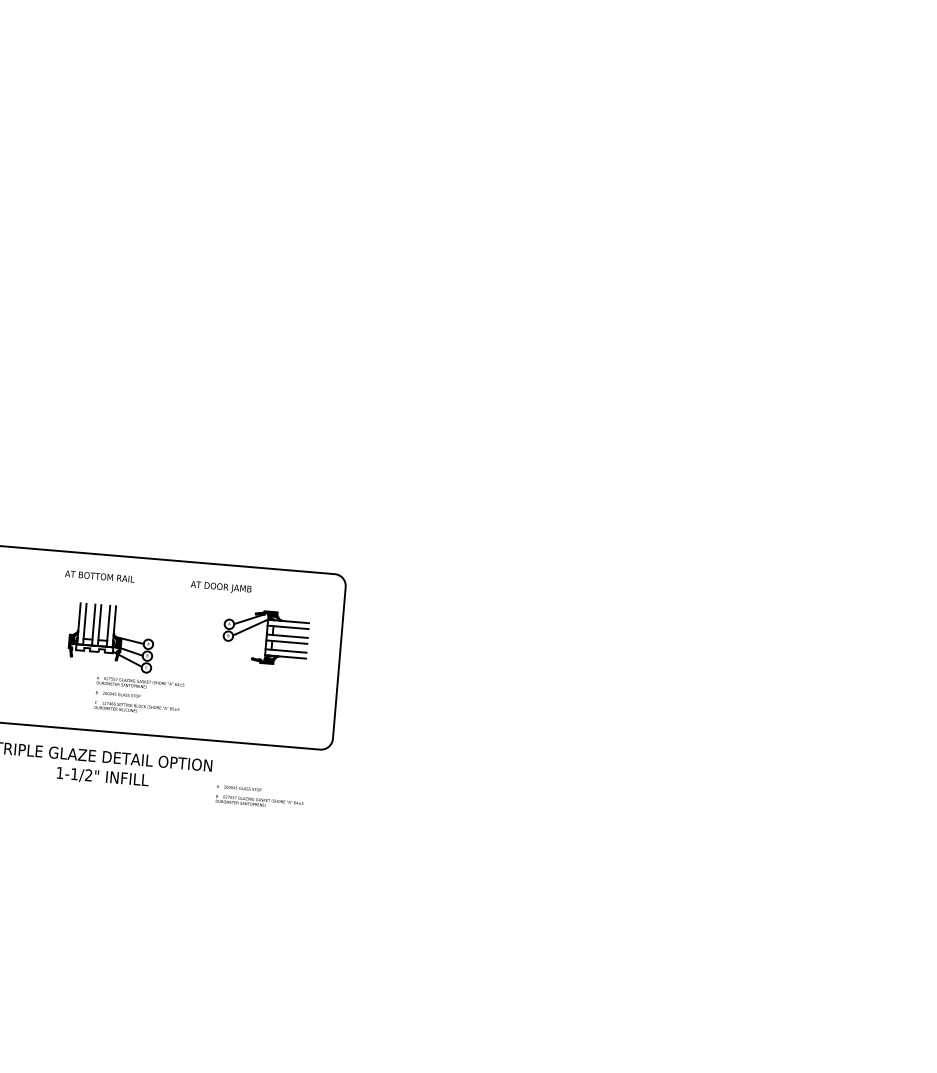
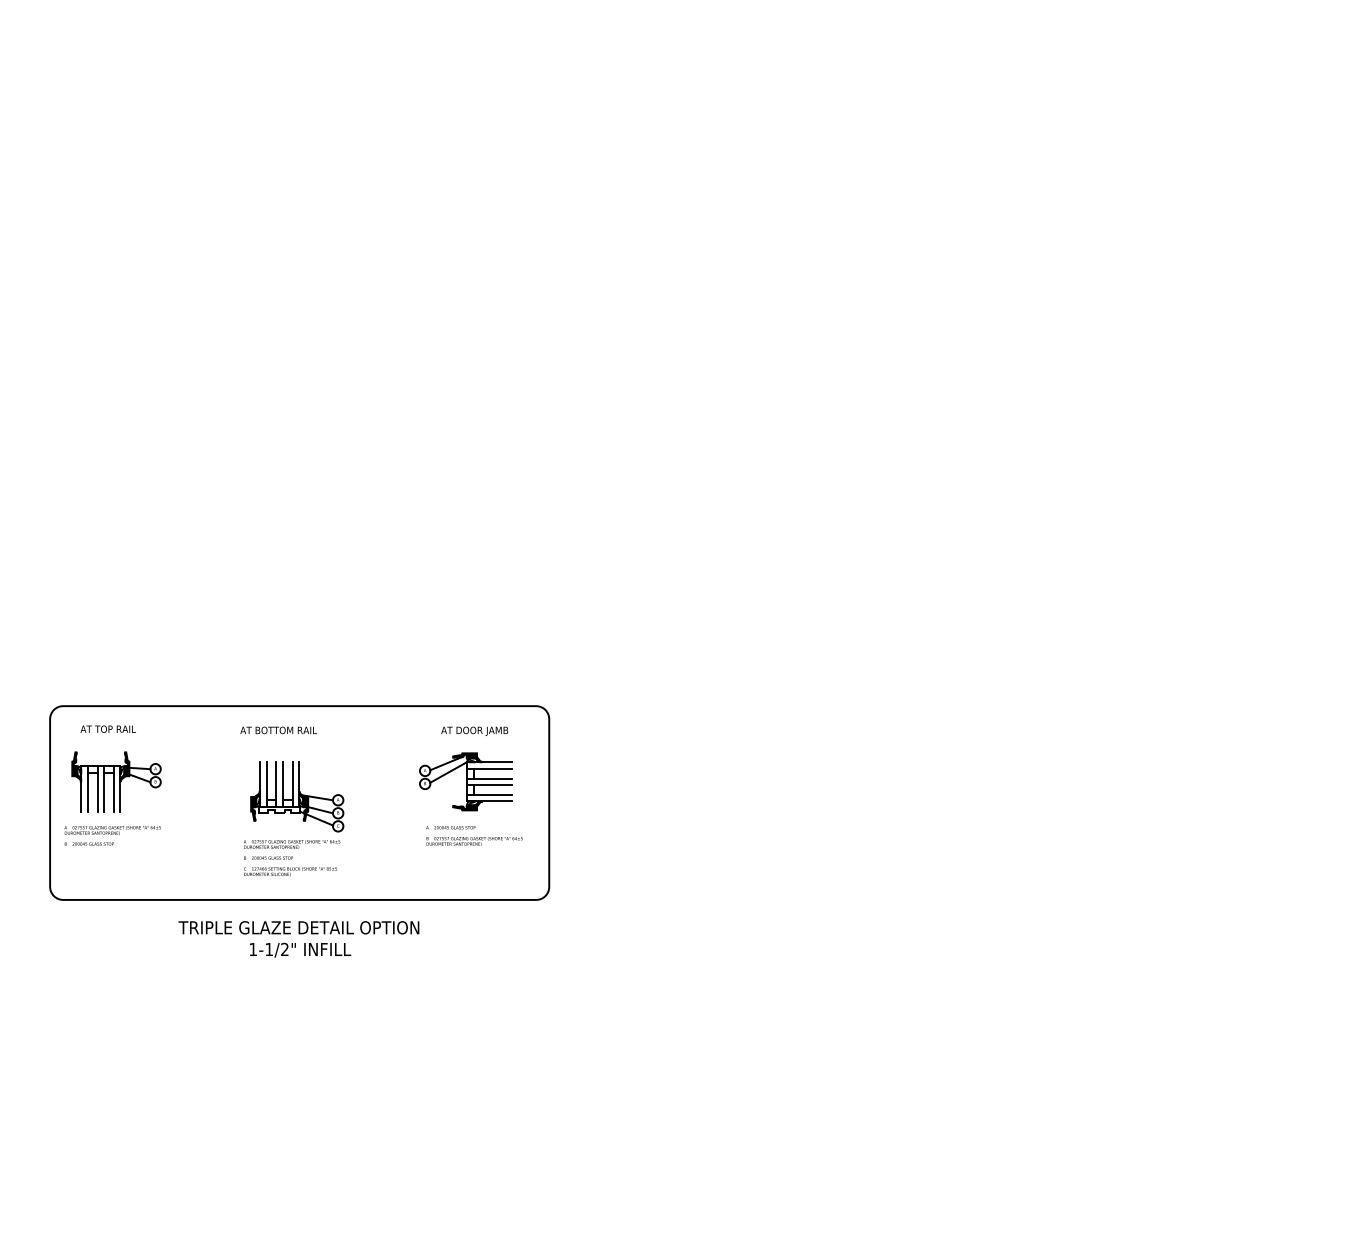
text: (221, 586) -> (474, 730), moved
text: (139, 696) -> (292, 858), moved
text: (259, 797) -> (474, 835), moved

